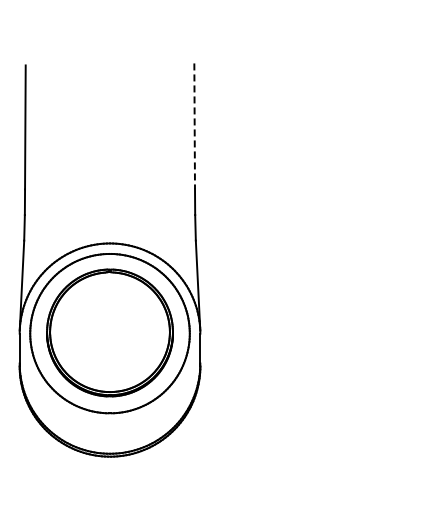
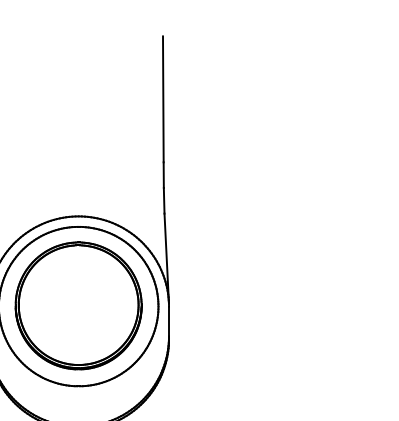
line: (194, 126) -> (163, 99), dashed -> solid

